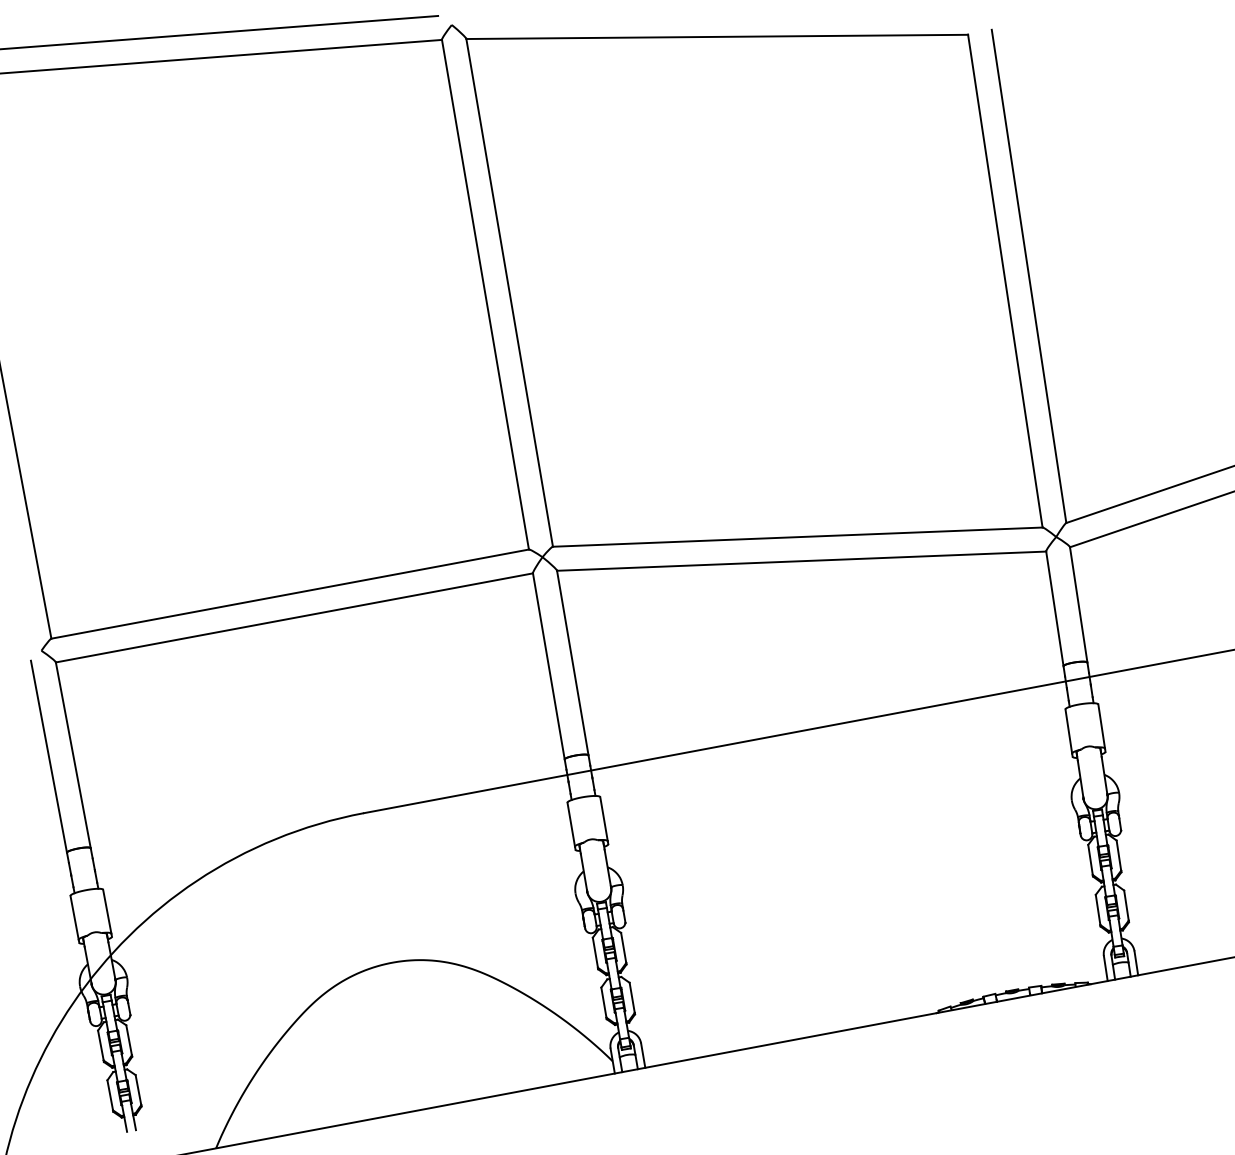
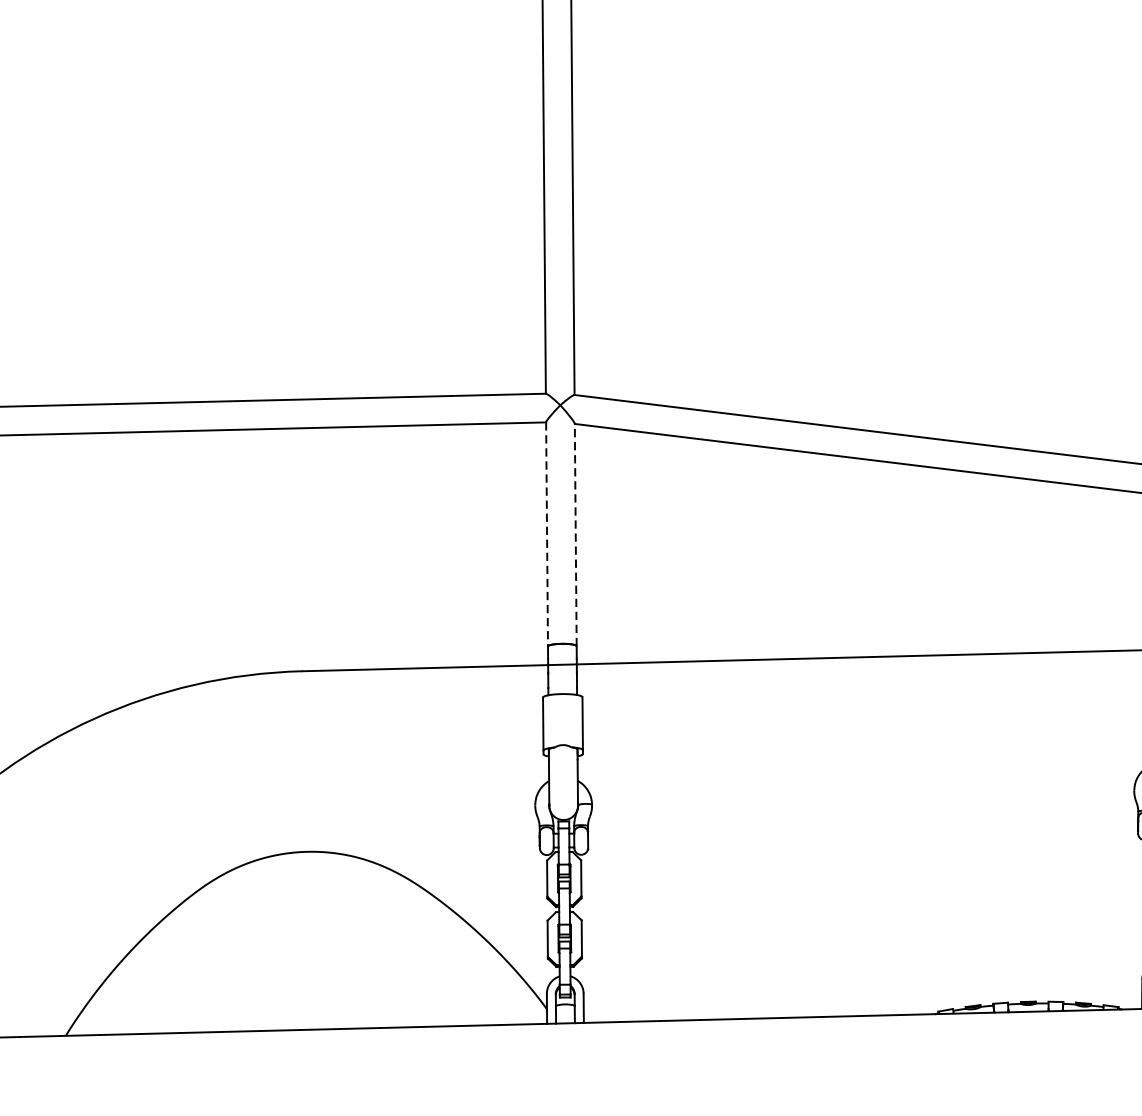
line: (572, 663) -> (575, 535), solid -> dashed
line: (548, 666) -> (546, 534), solid -> dashed

